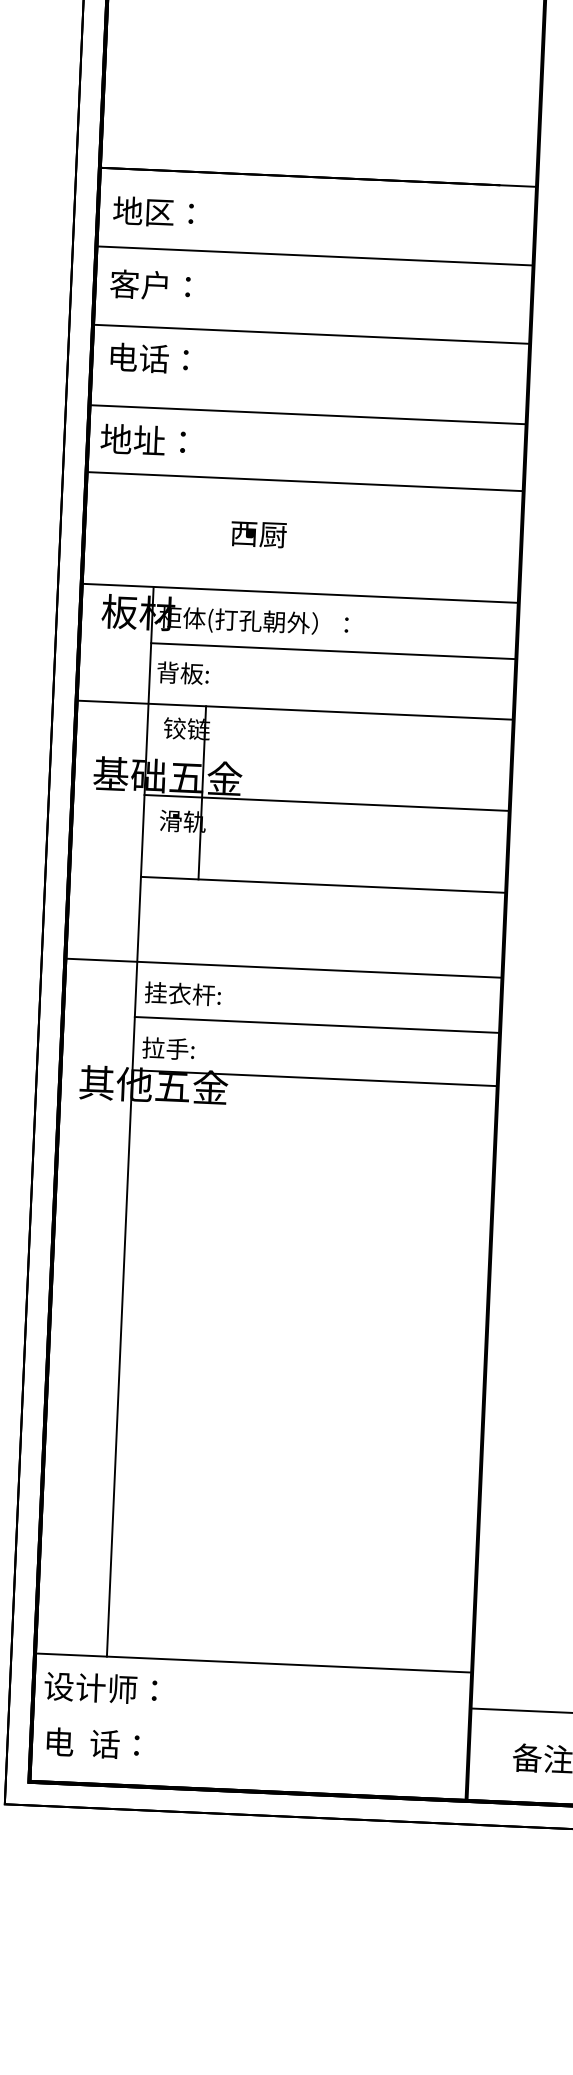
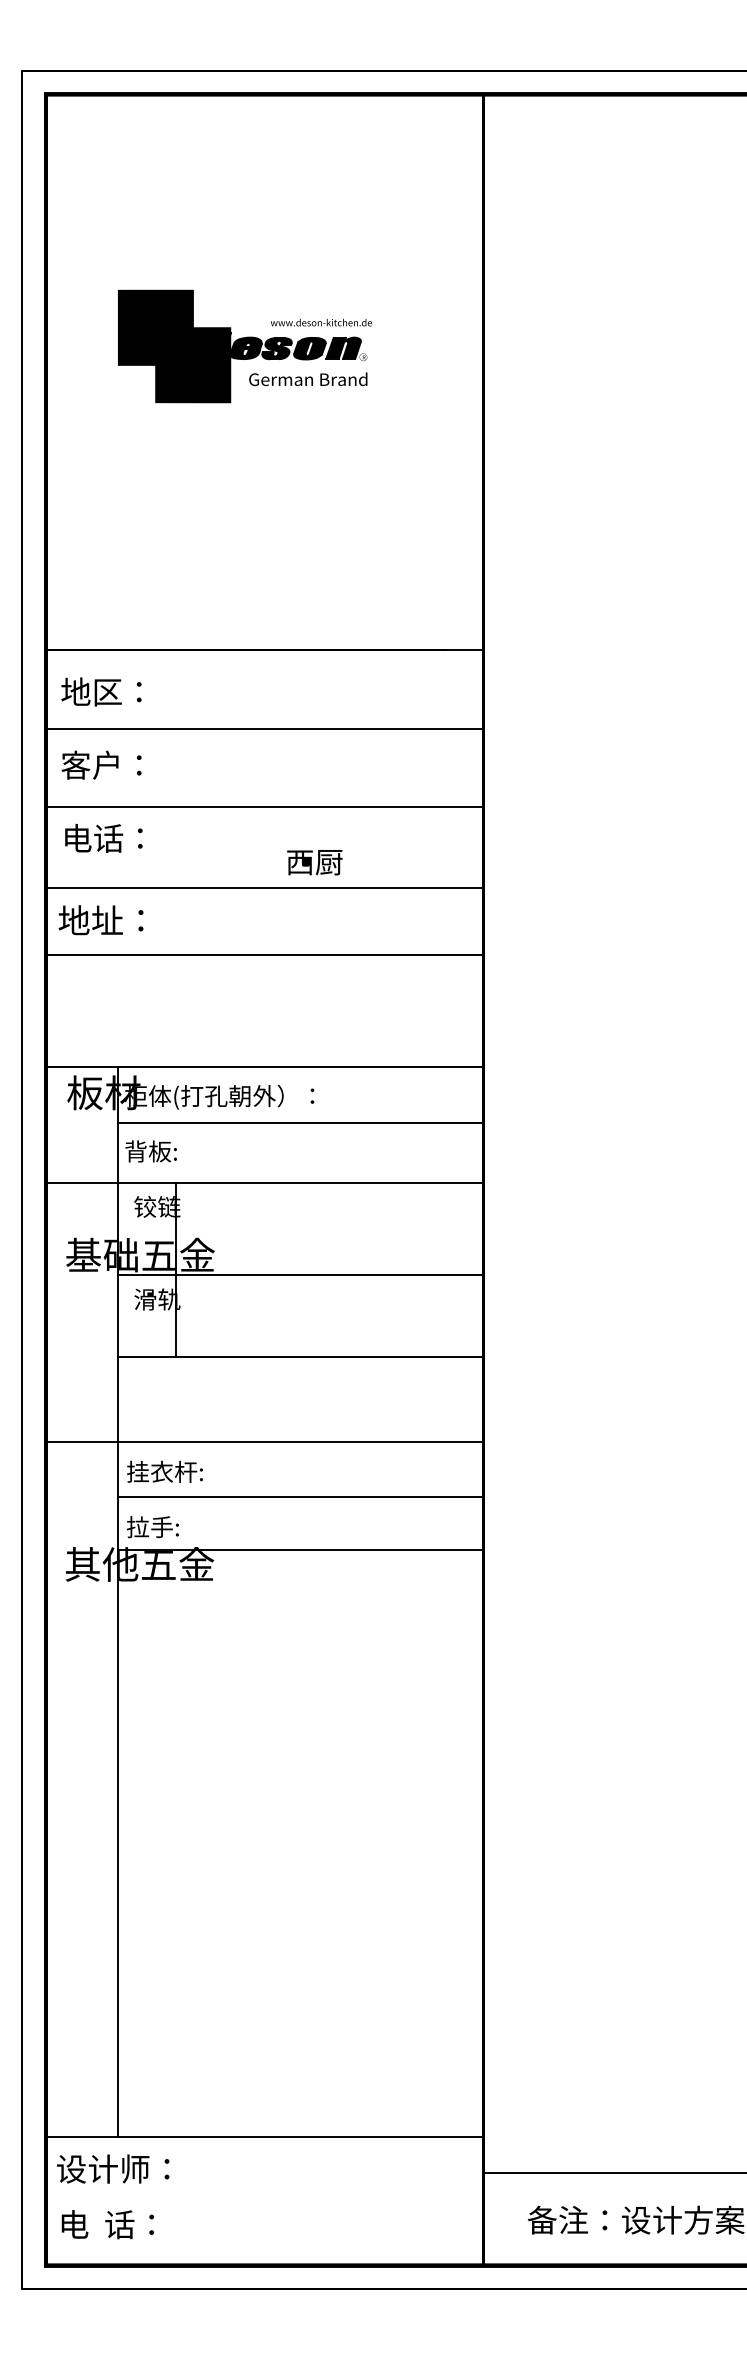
text: (258, 534) -> (314, 862), moved

